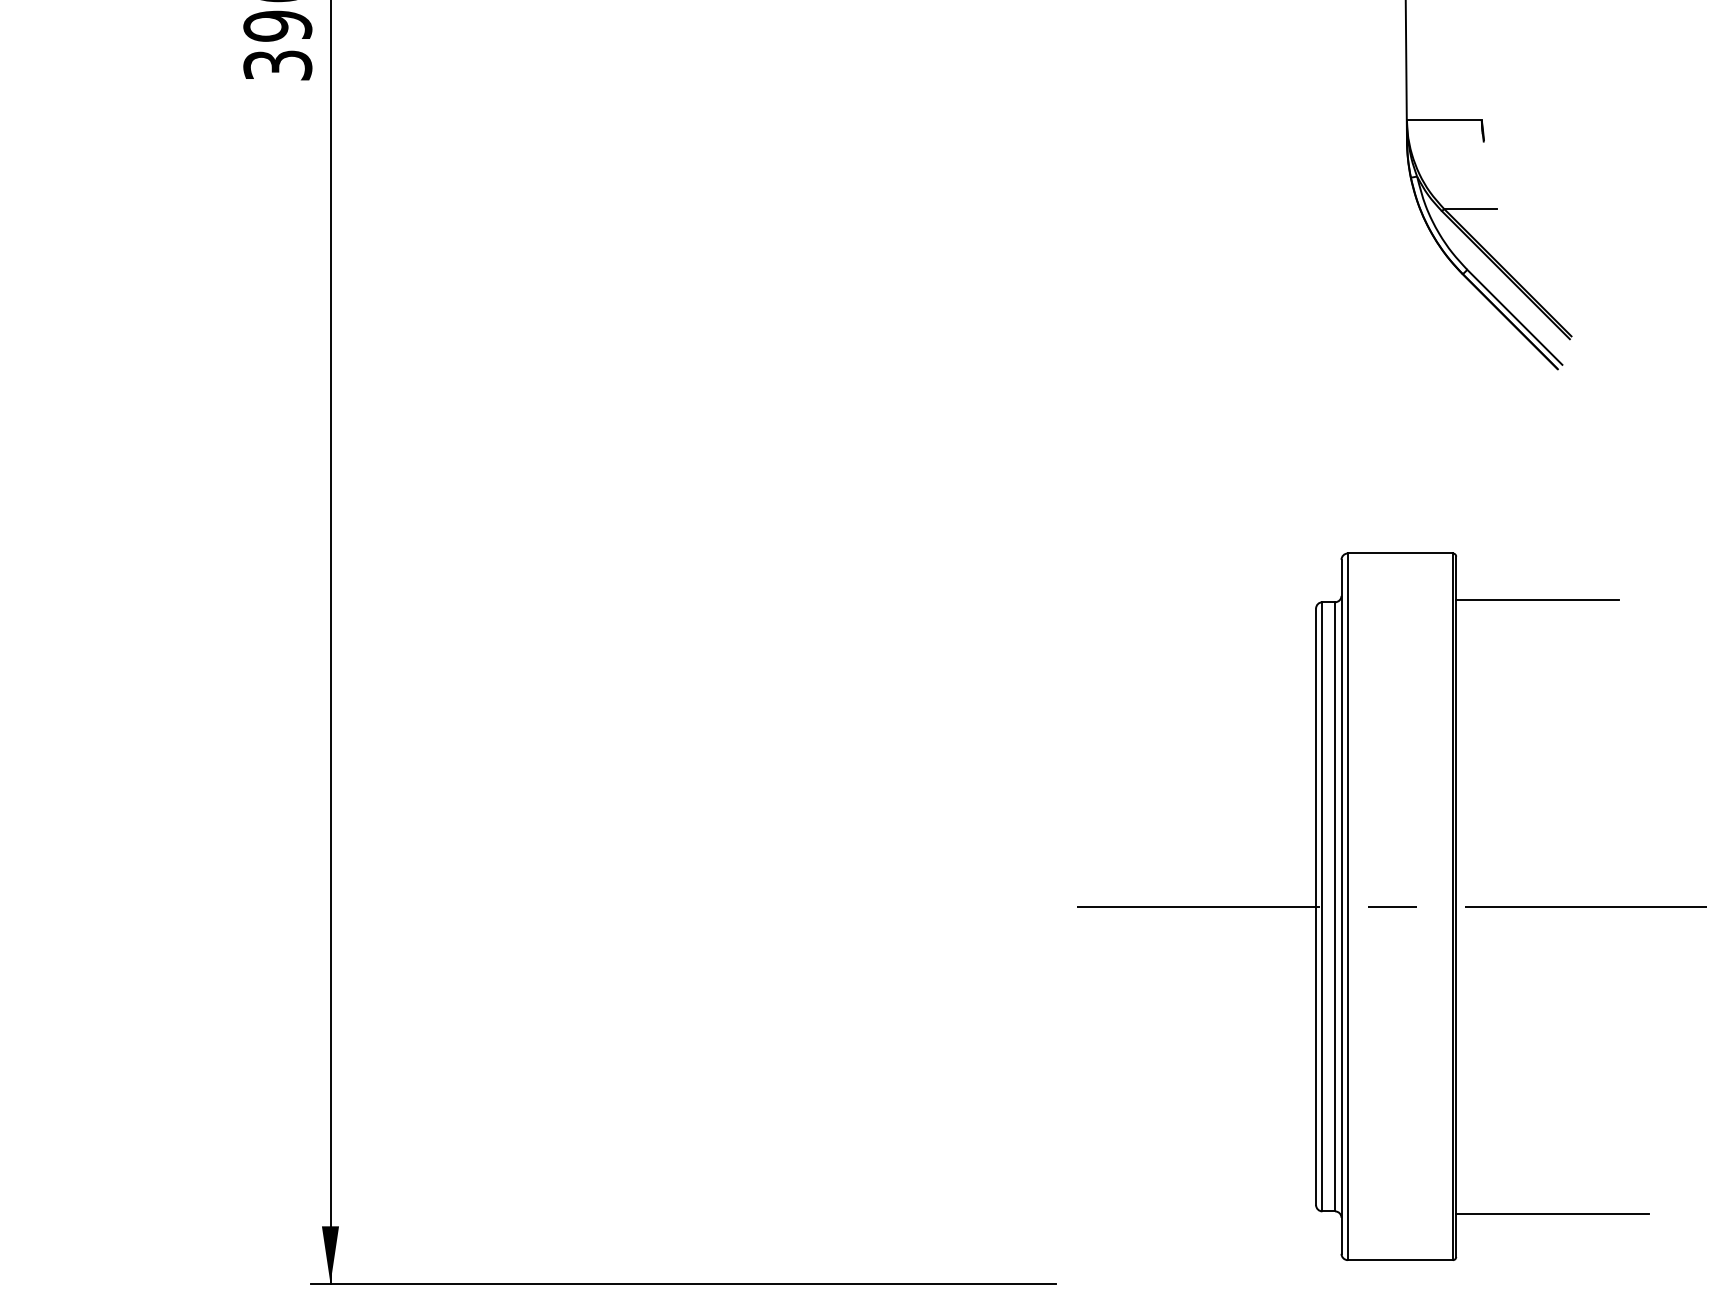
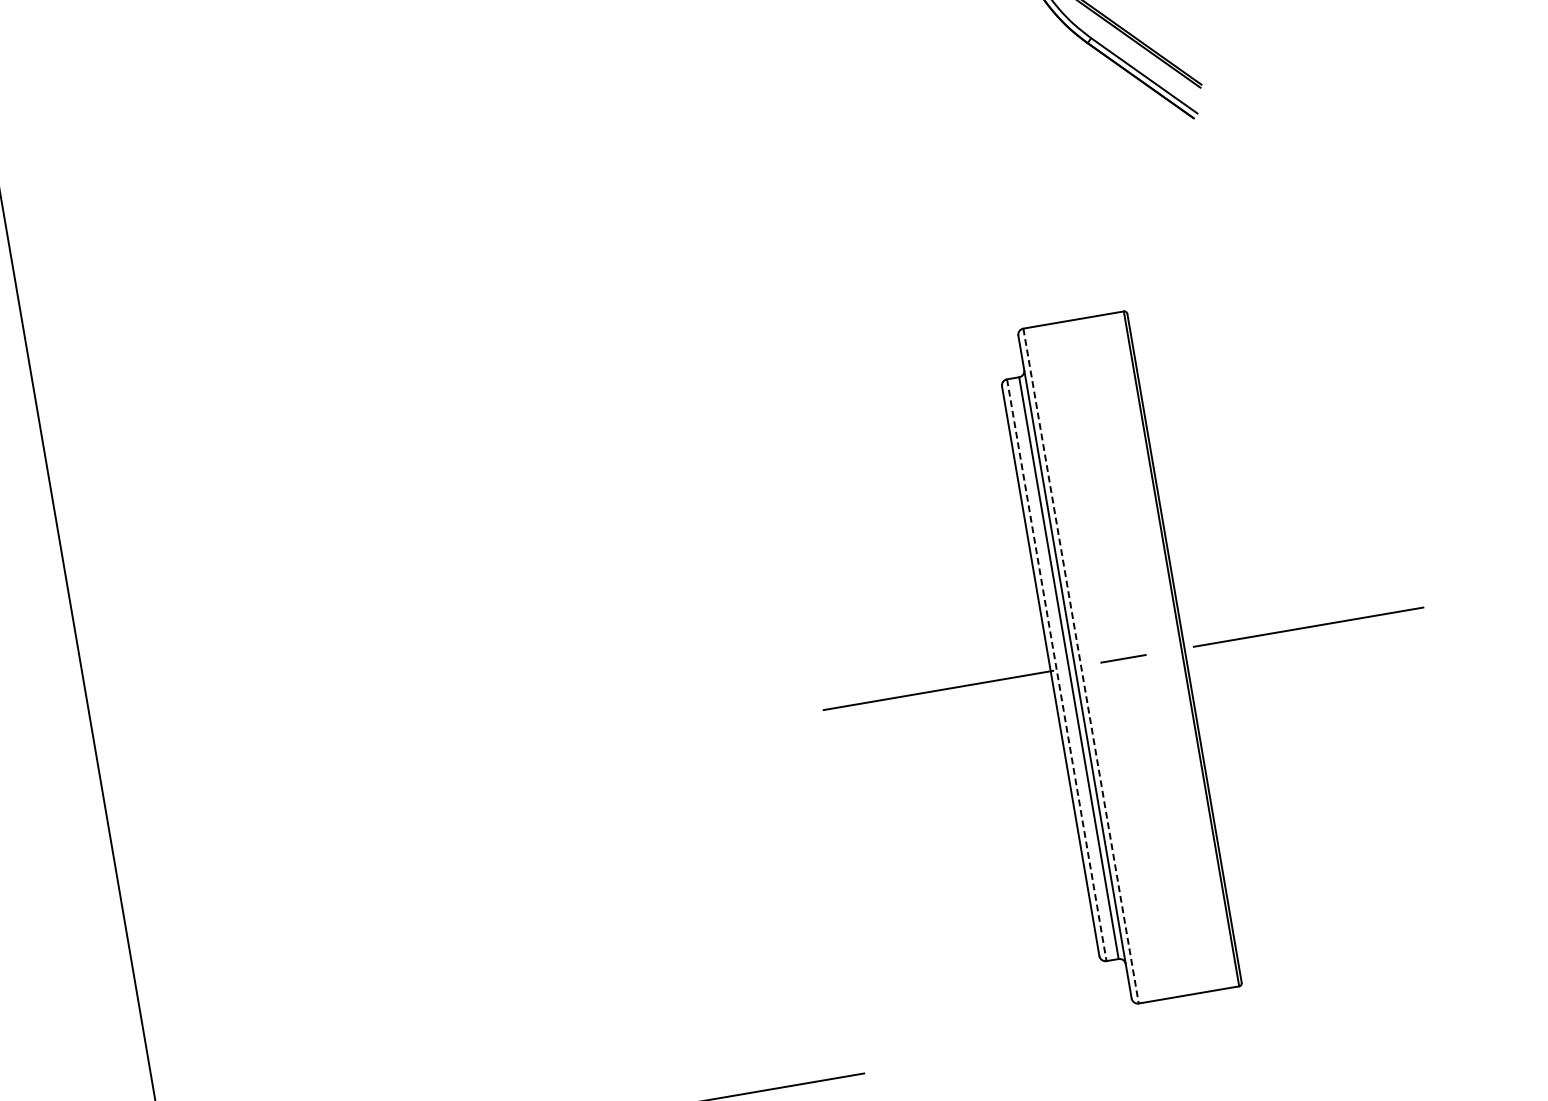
line: (1537, 599) -> (1212, 341), removed
line: (1322, 906) -> (1056, 669), solid -> dashed
line: (1347, 907) -> (1080, 666), solid -> dashed
line: (1552, 1214) -> (1326, 926), removed

